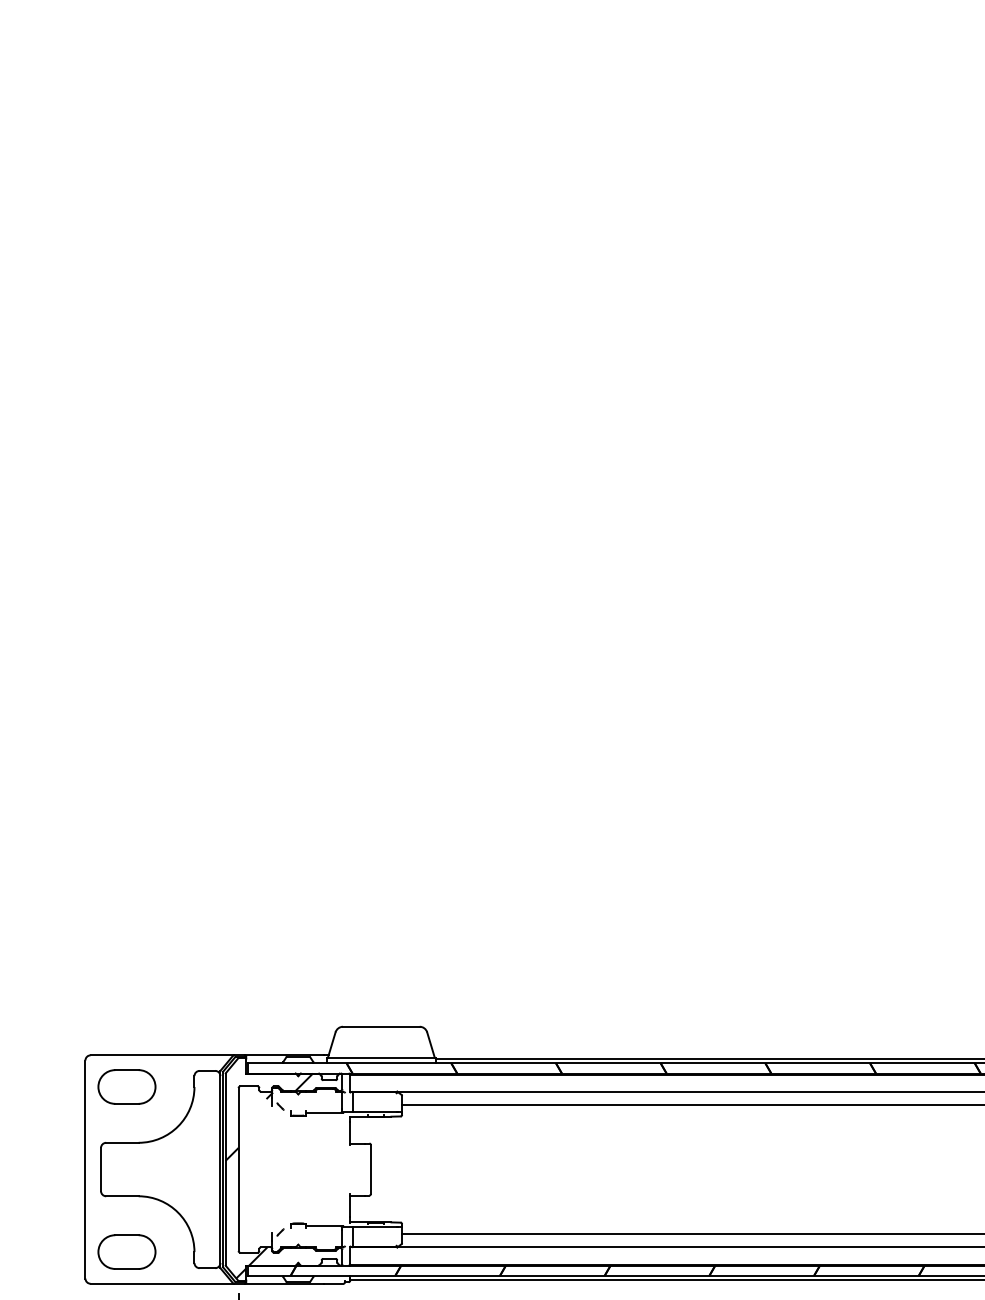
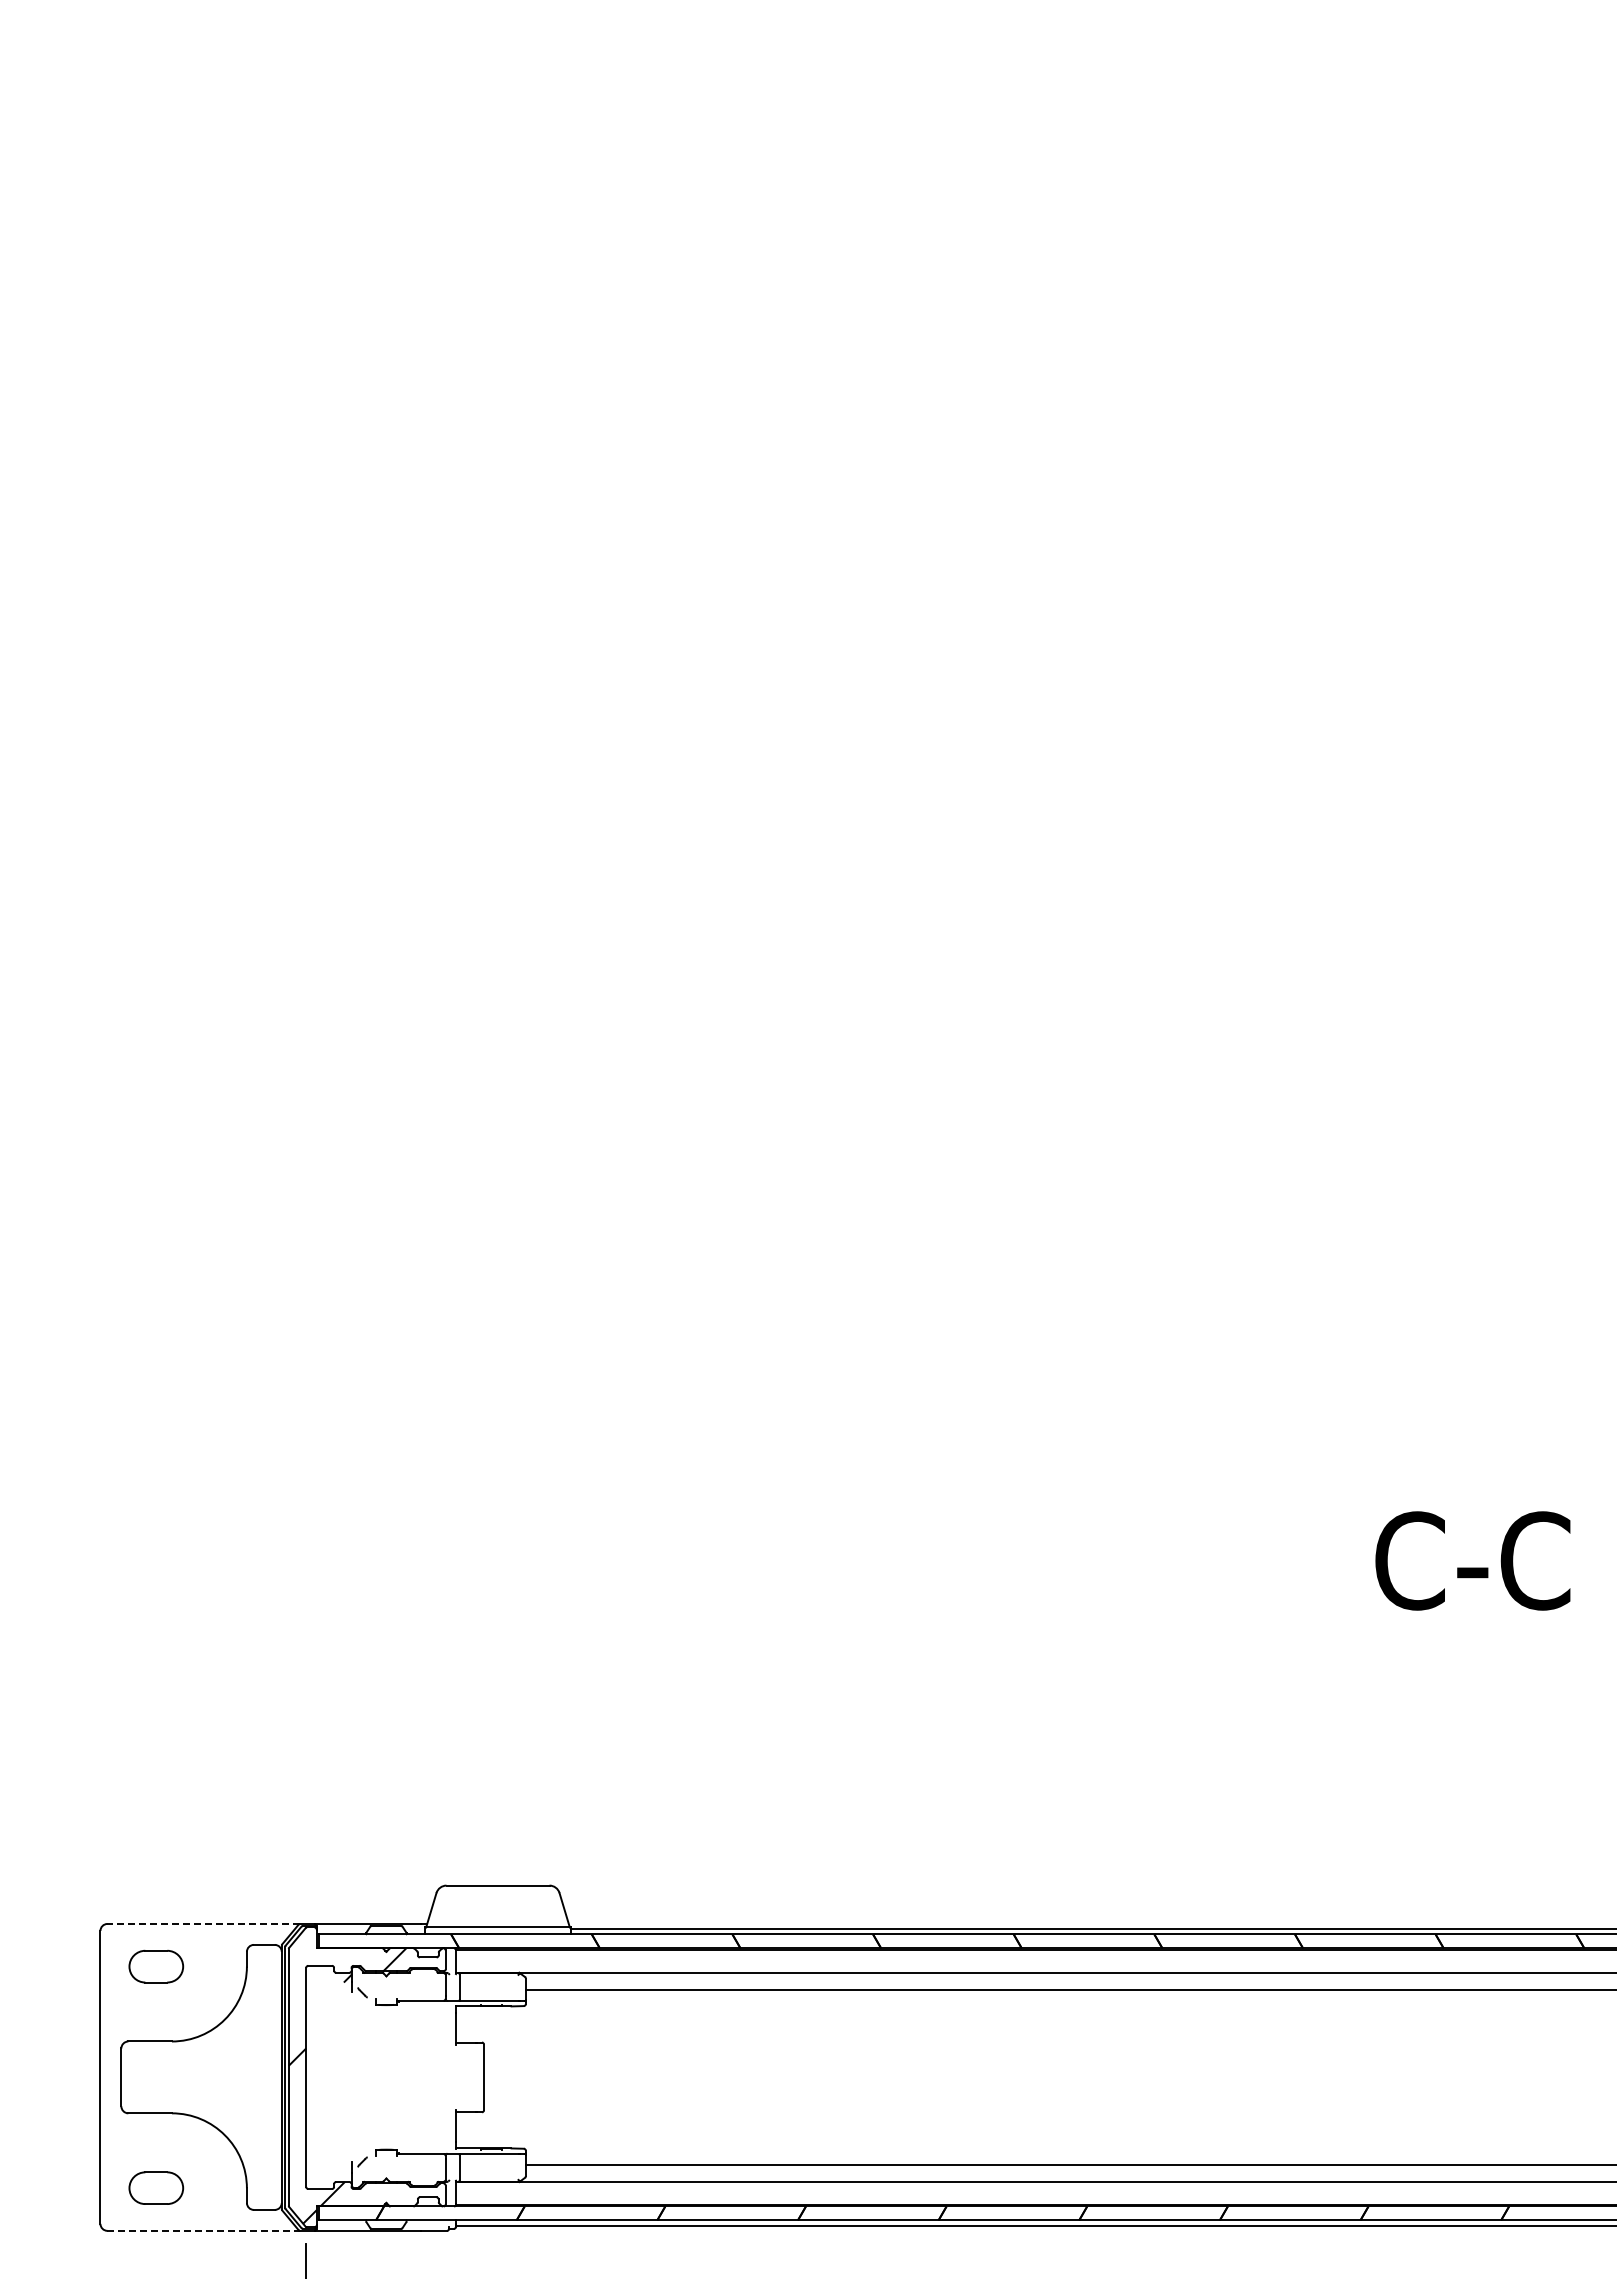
line: (162, 1054) -> (203, 1923), solid -> dashed
part: (127, 1086) -> (156, 1966), size x0.7
part: (127, 1251) -> (156, 2187), size x0.7
line: (162, 1283) -> (204, 2230), solid -> dashed

